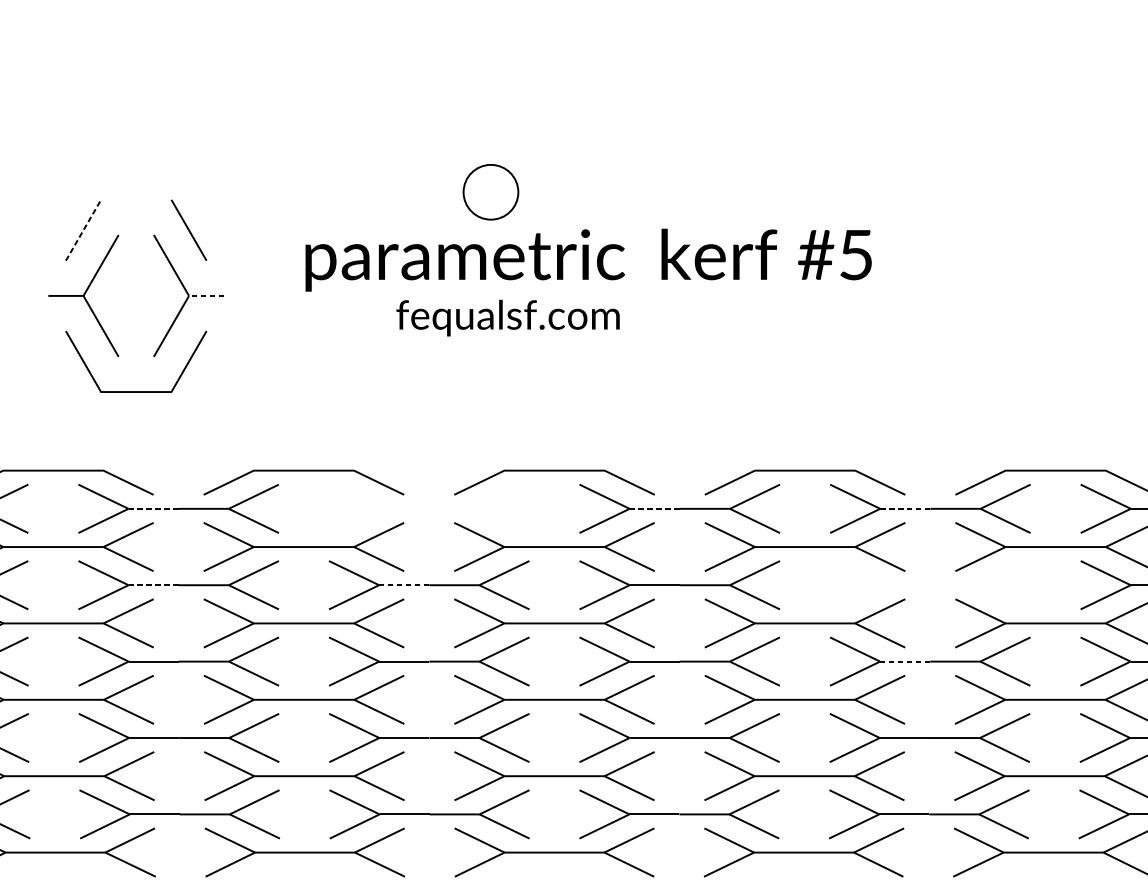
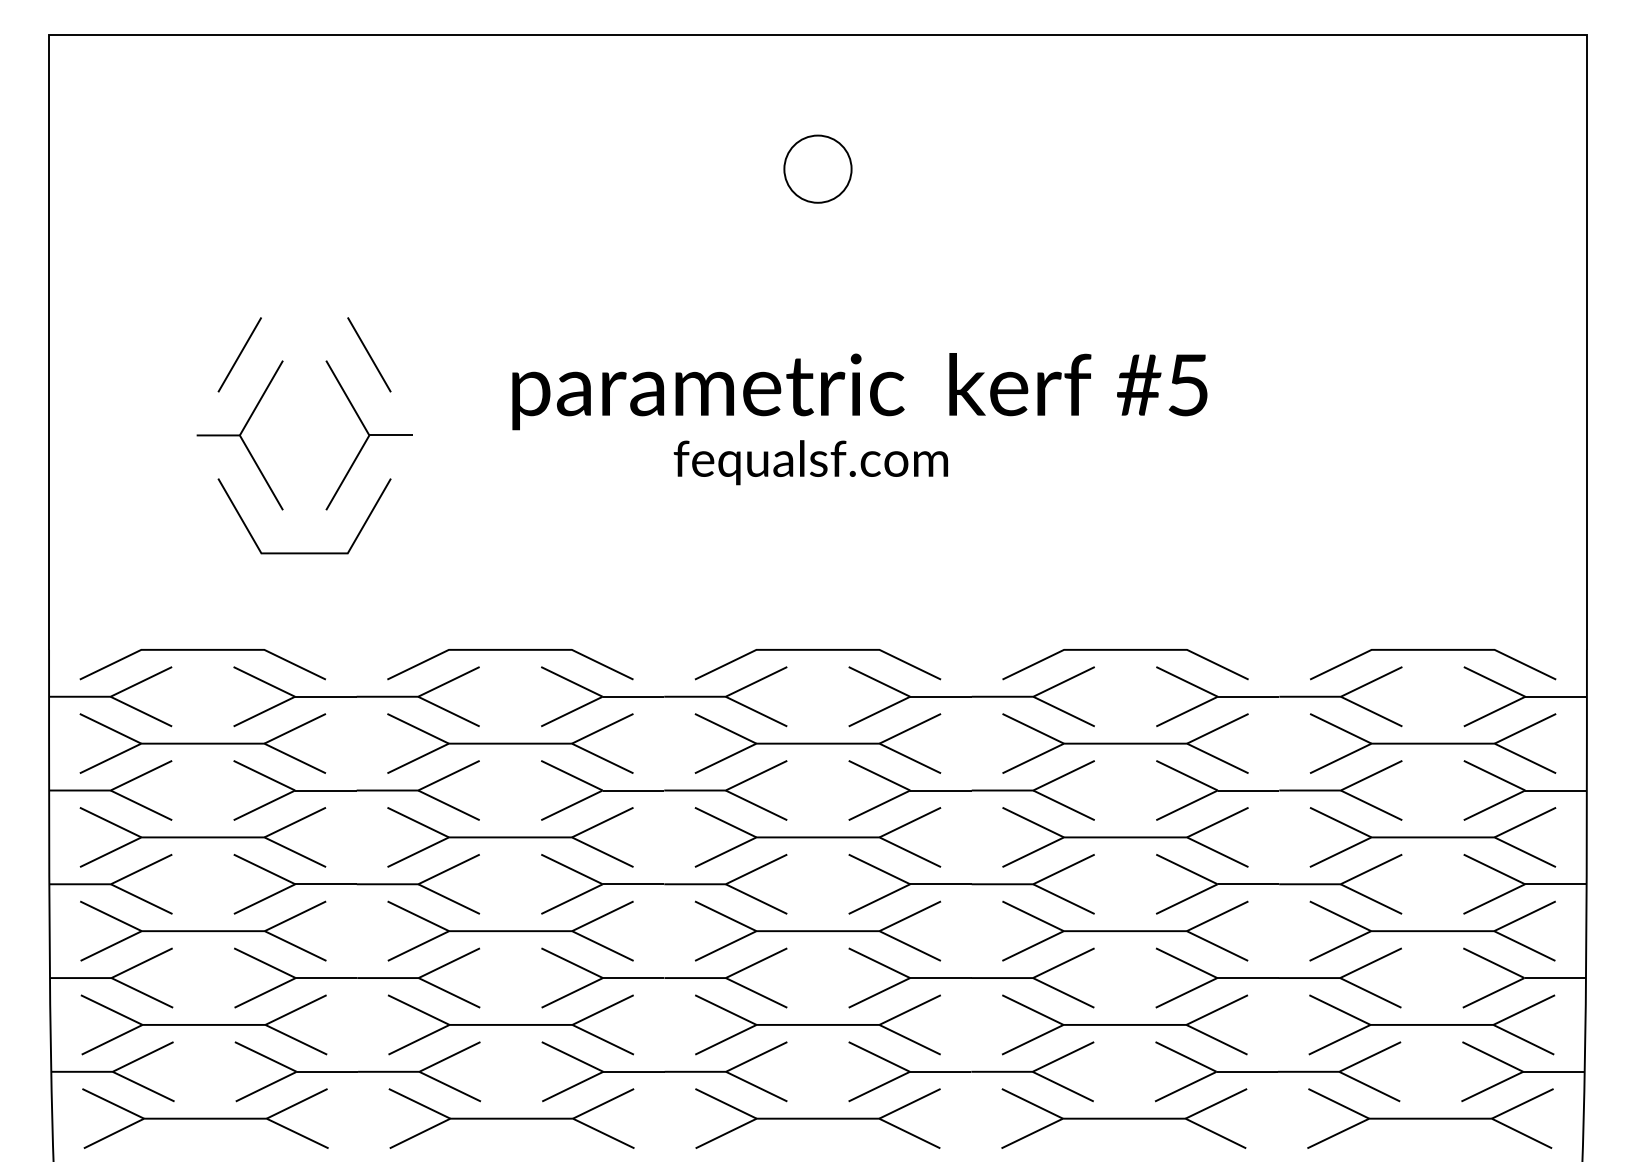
part: (490, 191) -> (817, 168), moved
line: (84, 230) -> (240, 354), dashed -> solid
line: (206, 295) -> (390, 435), dashed -> solid
text: (507, 317) -> (810, 462), moved
line: (153, 508) -> (325, 696), dashed -> solid
part: (429, 508) -> (664, 696), added
line: (655, 508) -> (941, 696), dashed -> solid
line: (905, 508) -> (1248, 696), dashed -> solid
line: (153, 585) -> (325, 790), dashed -> solid
line: (404, 585) -> (633, 790), dashed -> solid
part: (930, 585) -> (1279, 790), added
line: (905, 661) -> (1248, 884), dashed -> solid

